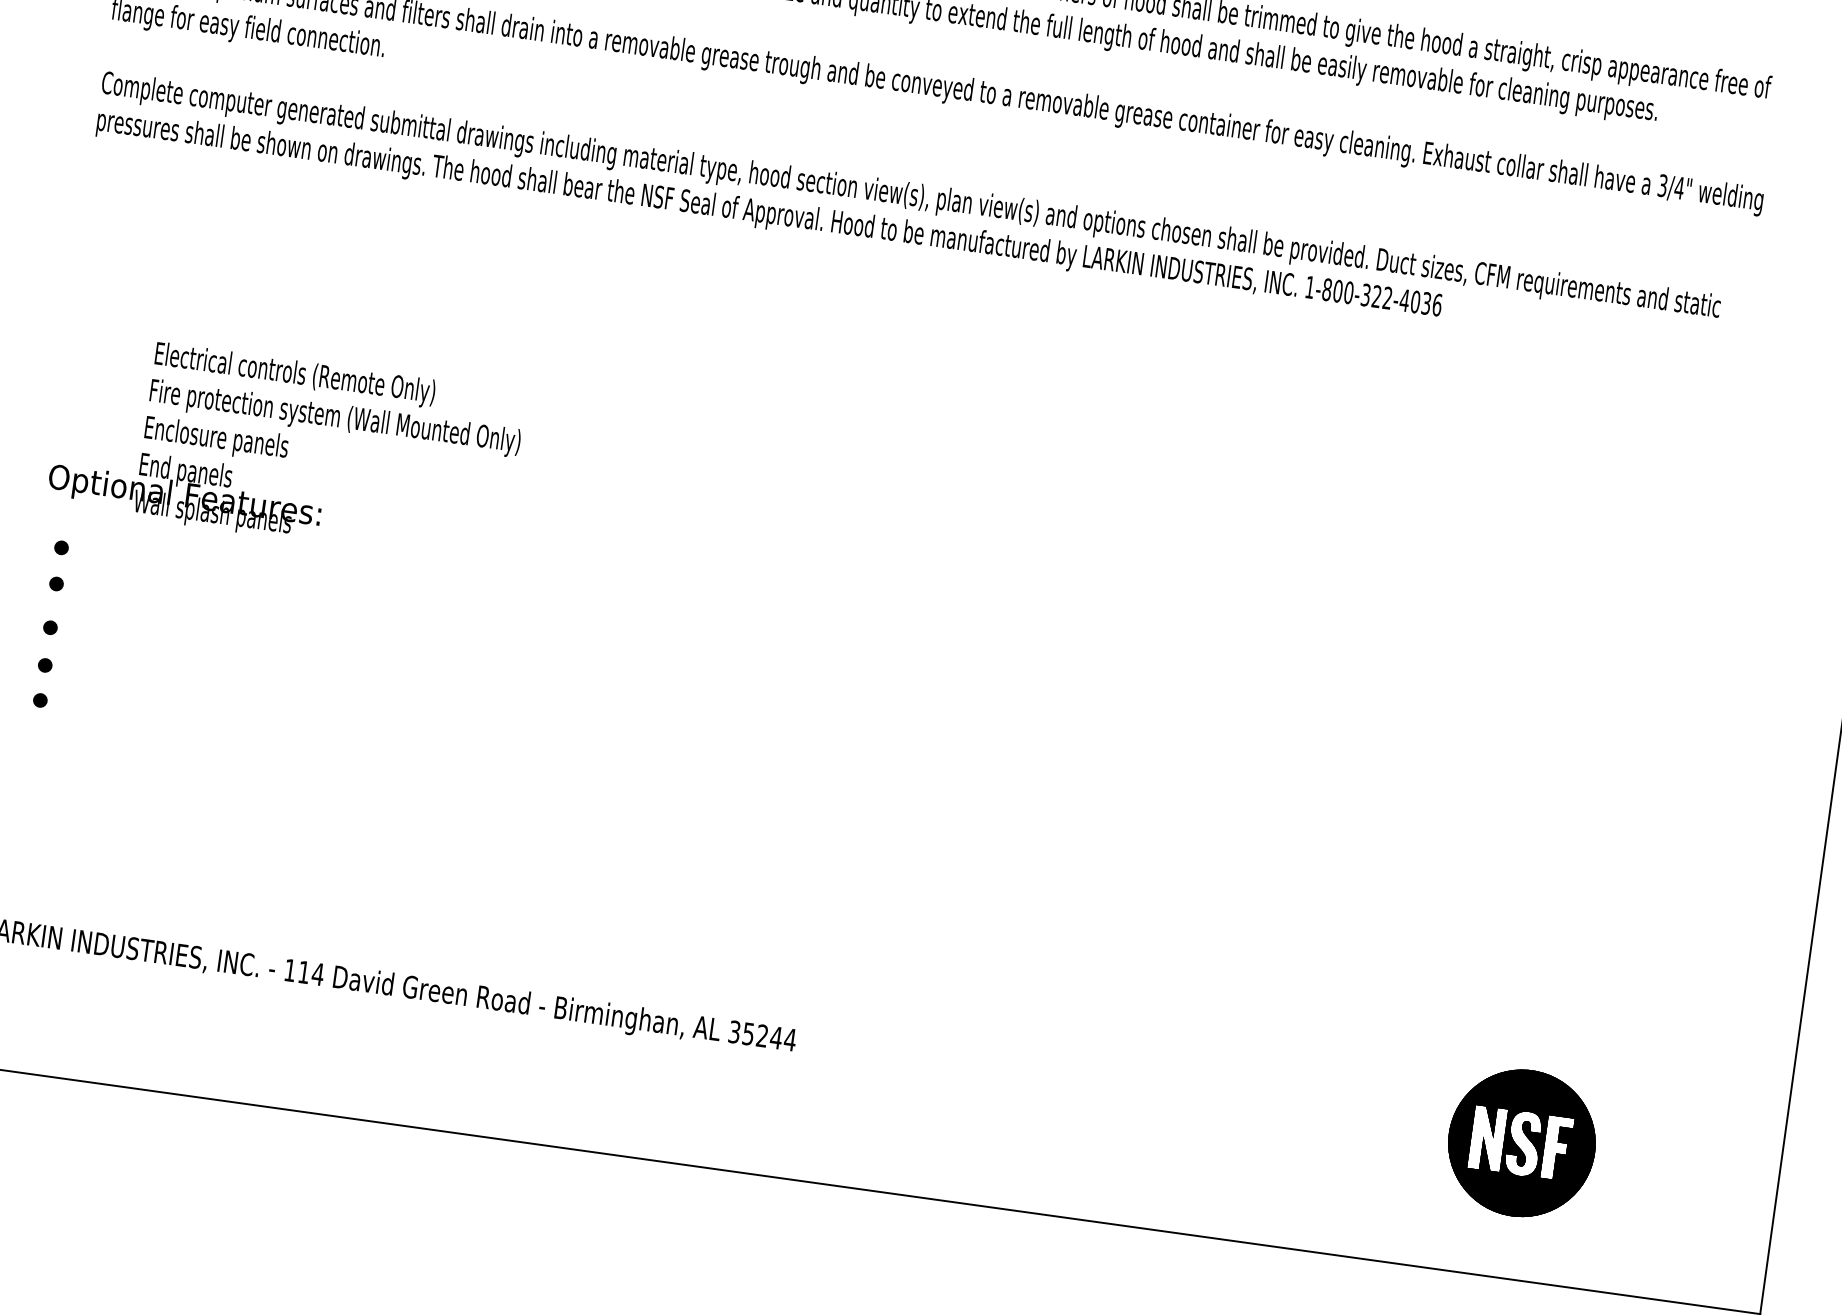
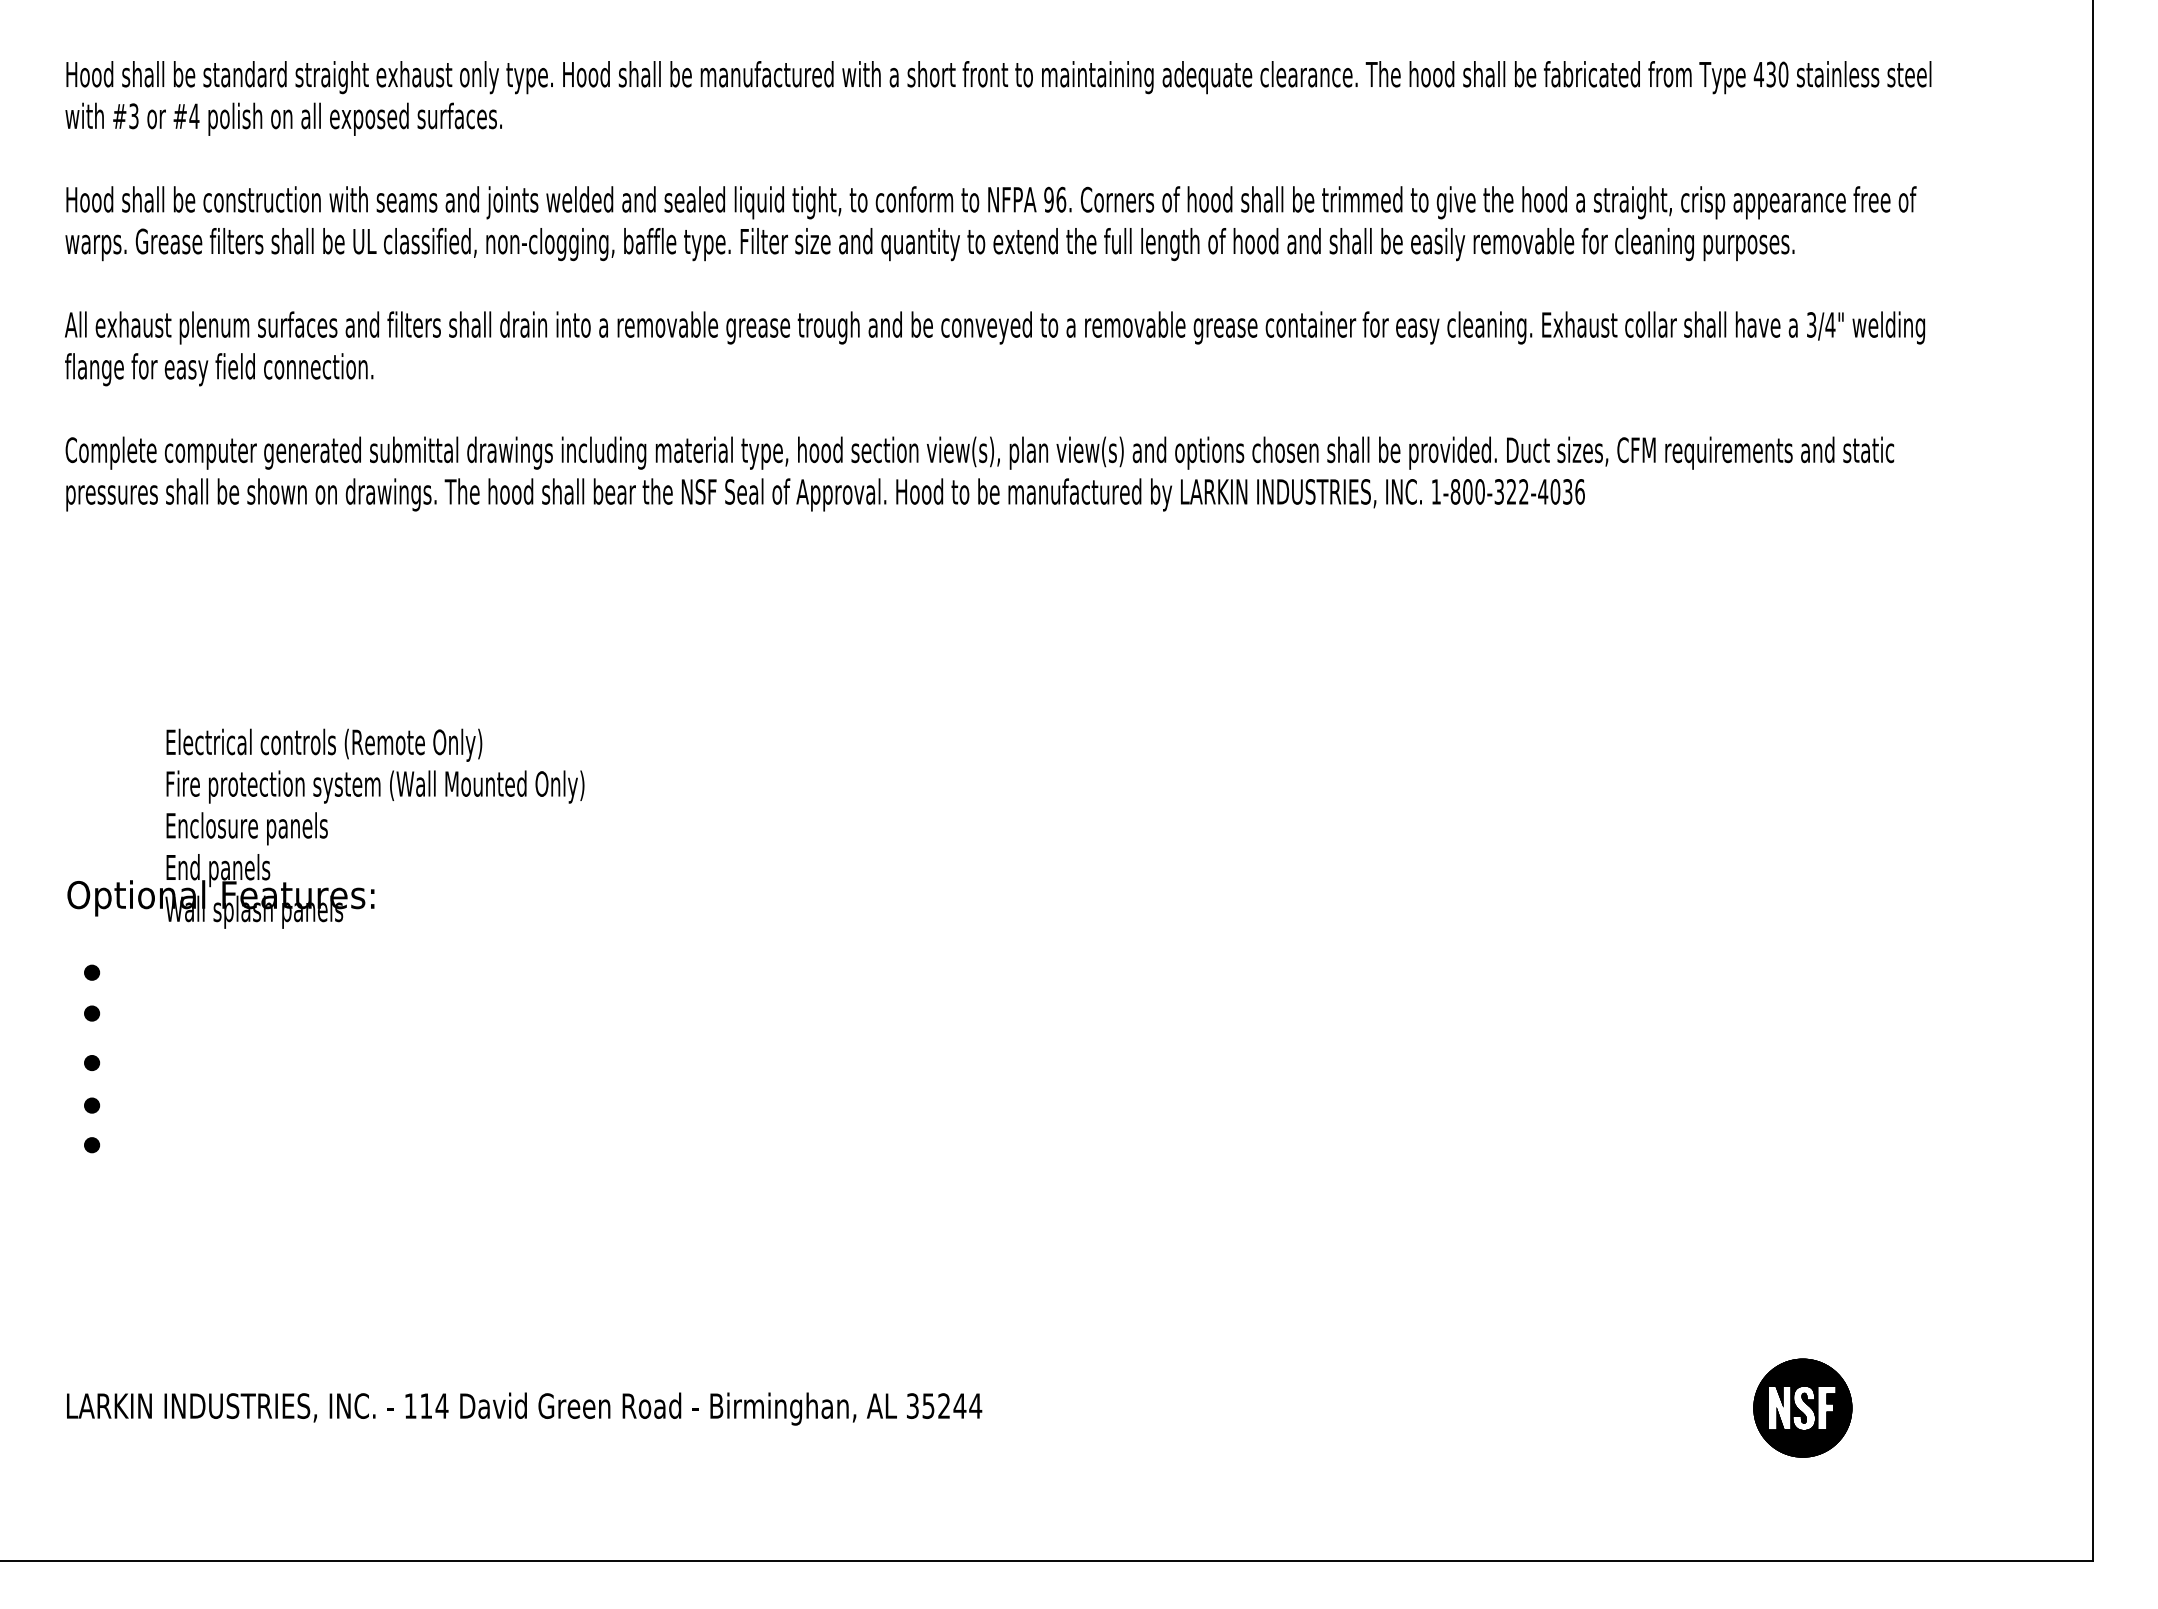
part: (1521, 1142) -> (1802, 1407), size x0.6

